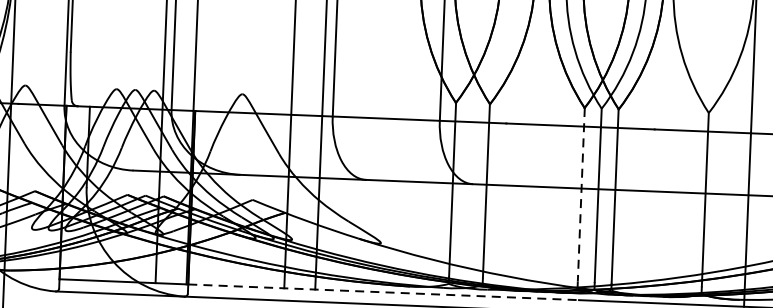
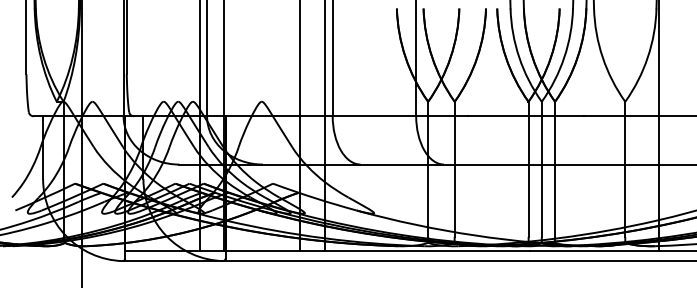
line: (581, 194) -> (528, 169), dashed -> solid
line: (384, 292) -> (378, 251), dashed -> solid

